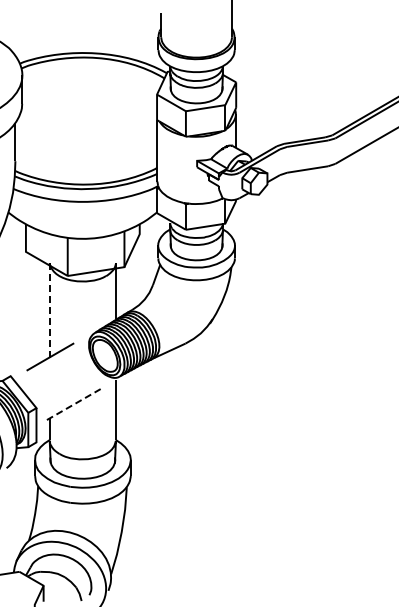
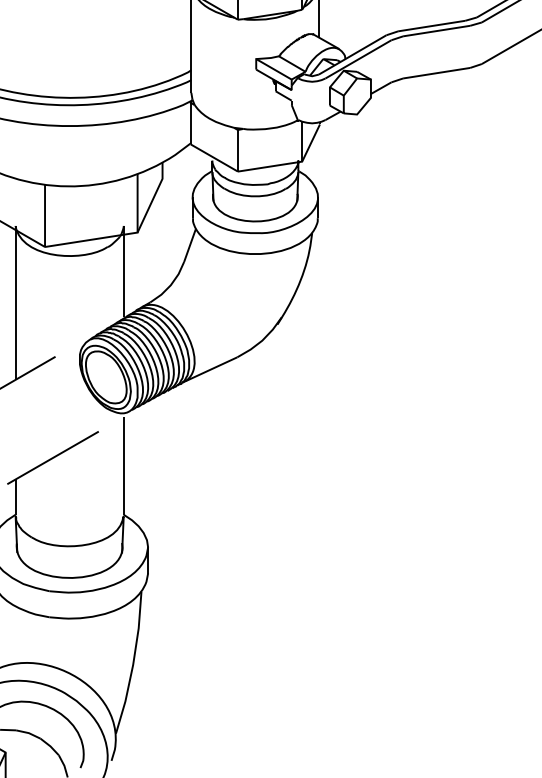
line: (49, 309) -> (15, 301), dashed -> solid
line: (72, 405) -> (52, 458), dashed -> solid

